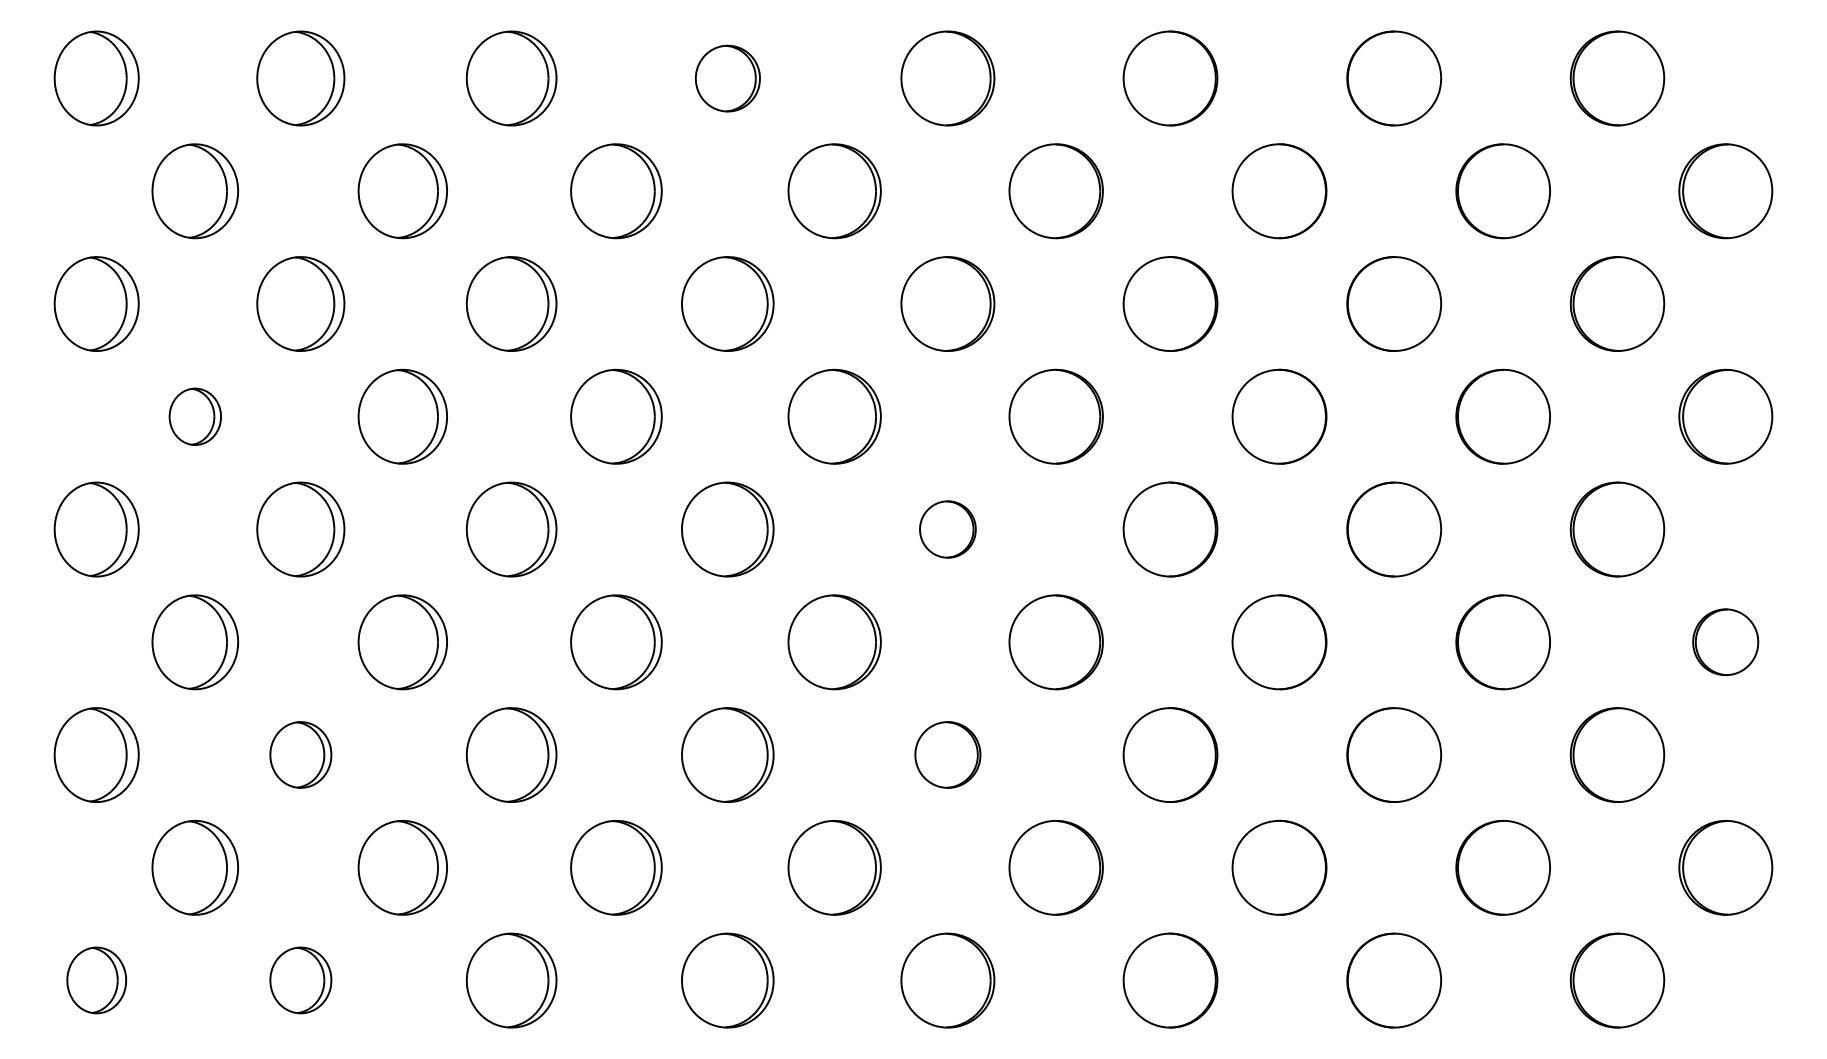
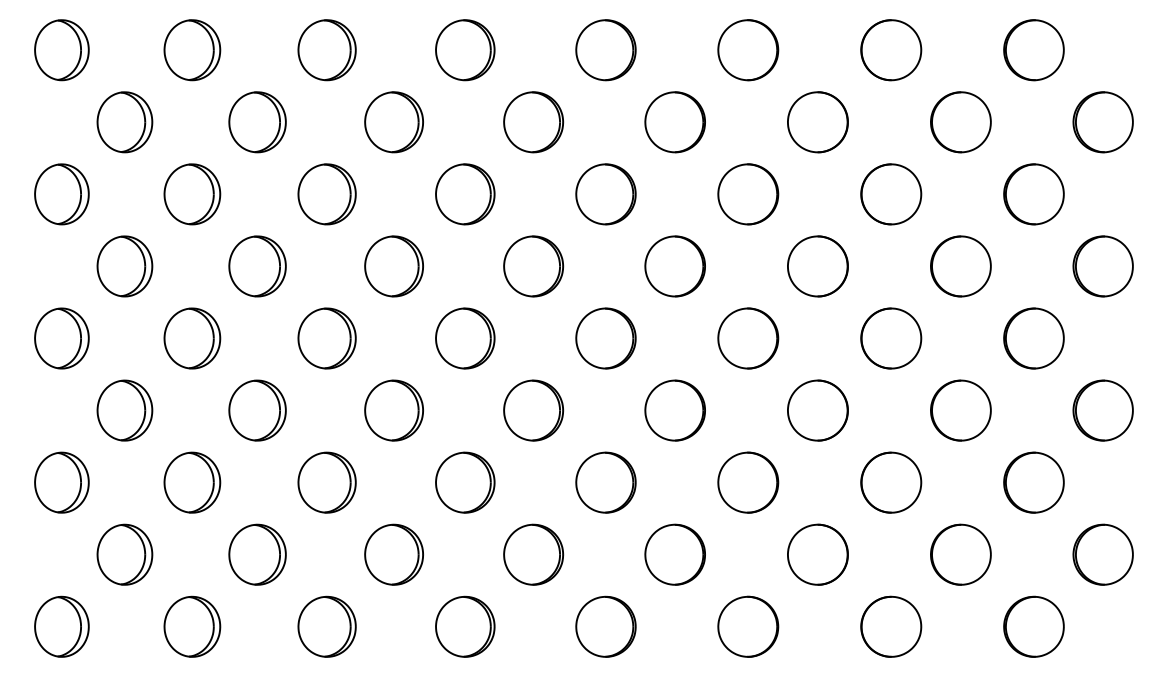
part: (728, 78) -> (465, 50), size x1.43
part: (194, 416) -> (124, 266), size x1.67
part: (947, 529) -> (605, 338), size x1.67
part: (1724, 642) -> (1102, 410), size x1.43
part: (300, 754) -> (192, 482), size x1.43
part: (947, 754) -> (605, 482), size x1.43
part: (96, 980) -> (61, 626), size x1.43
part: (300, 980) -> (192, 626), size x1.43

